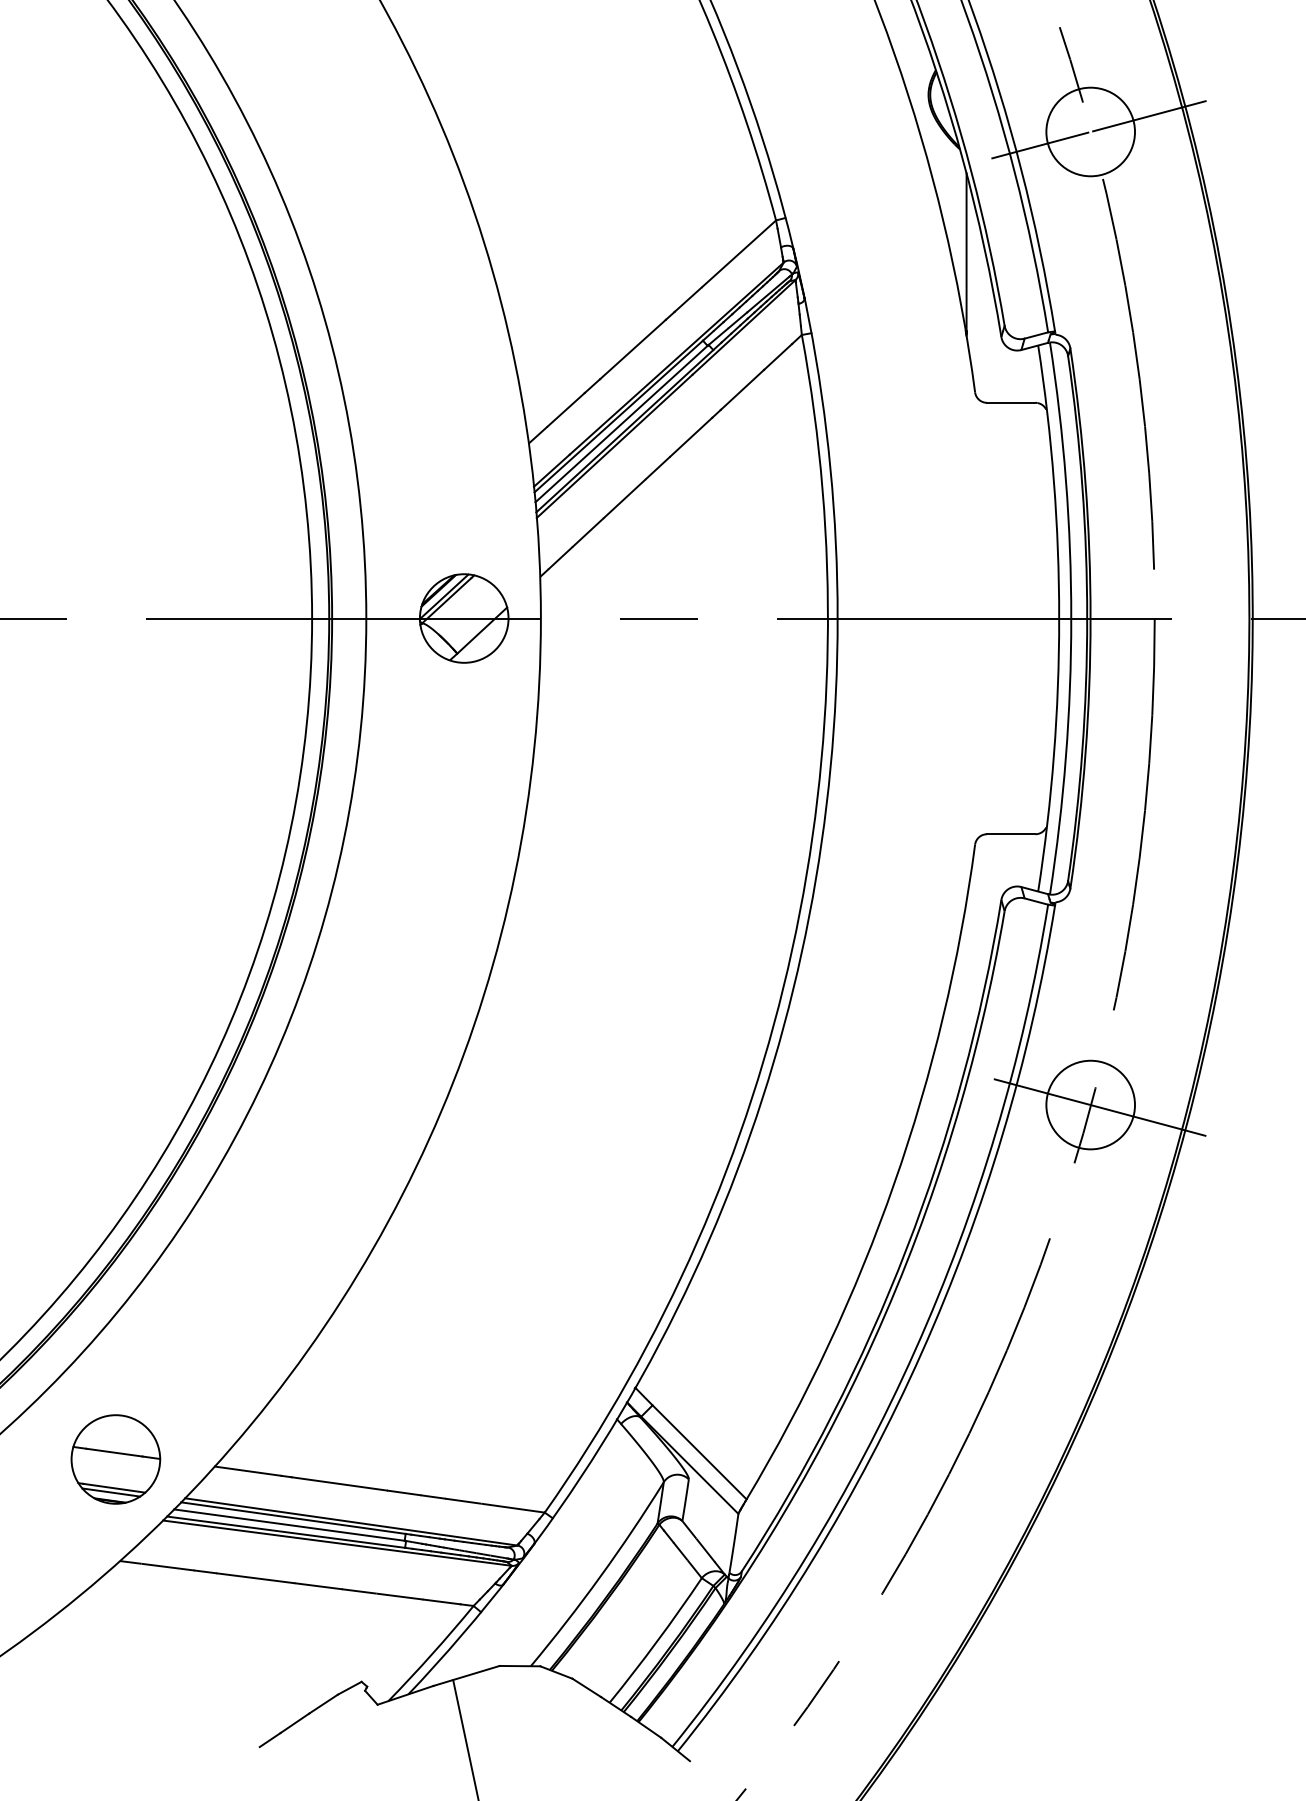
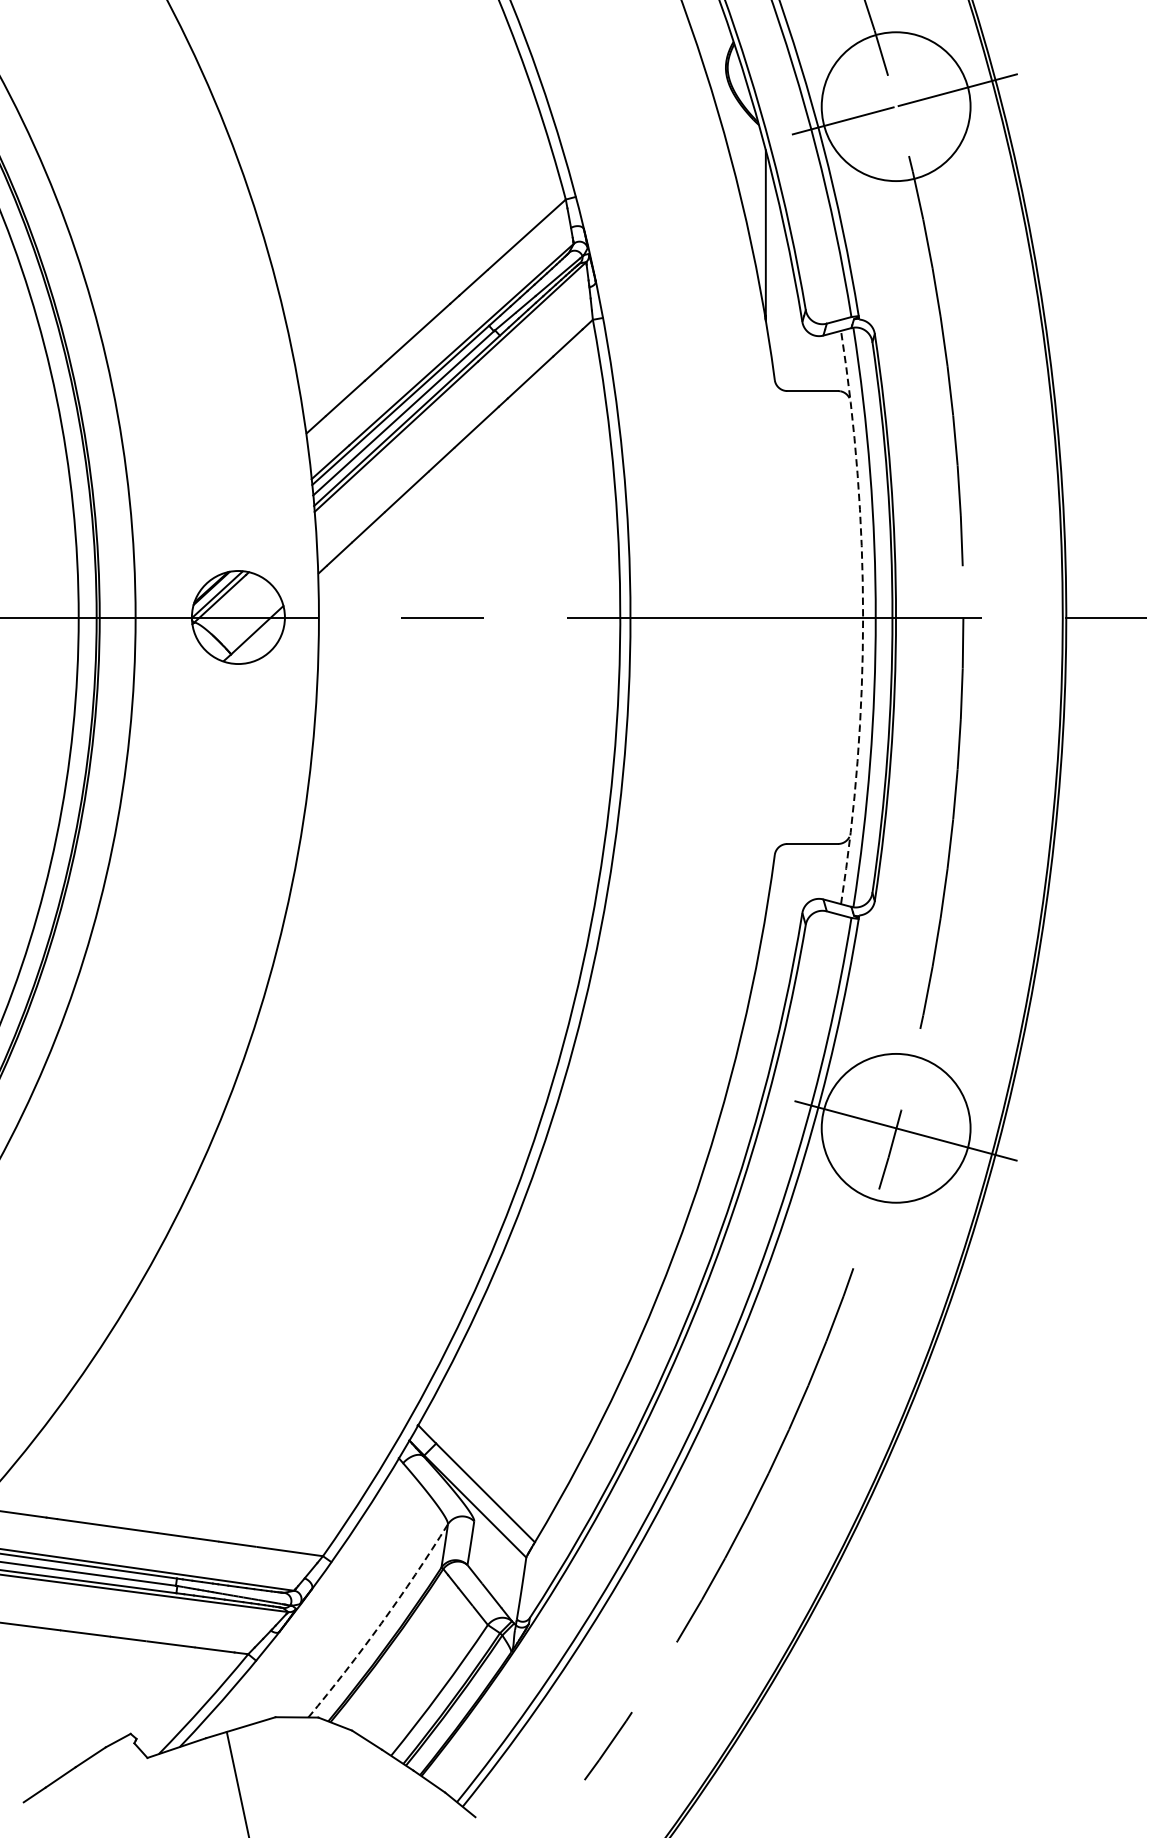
circle: (1090, 131) -> (895, 106), size x1.6
arc: (1059, 618) -> (863, 617), solid -> dashed
circle: (1090, 1104) -> (895, 1127), size x1.6
arc: (600, 1576) -> (381, 1623), solid -> dashed

